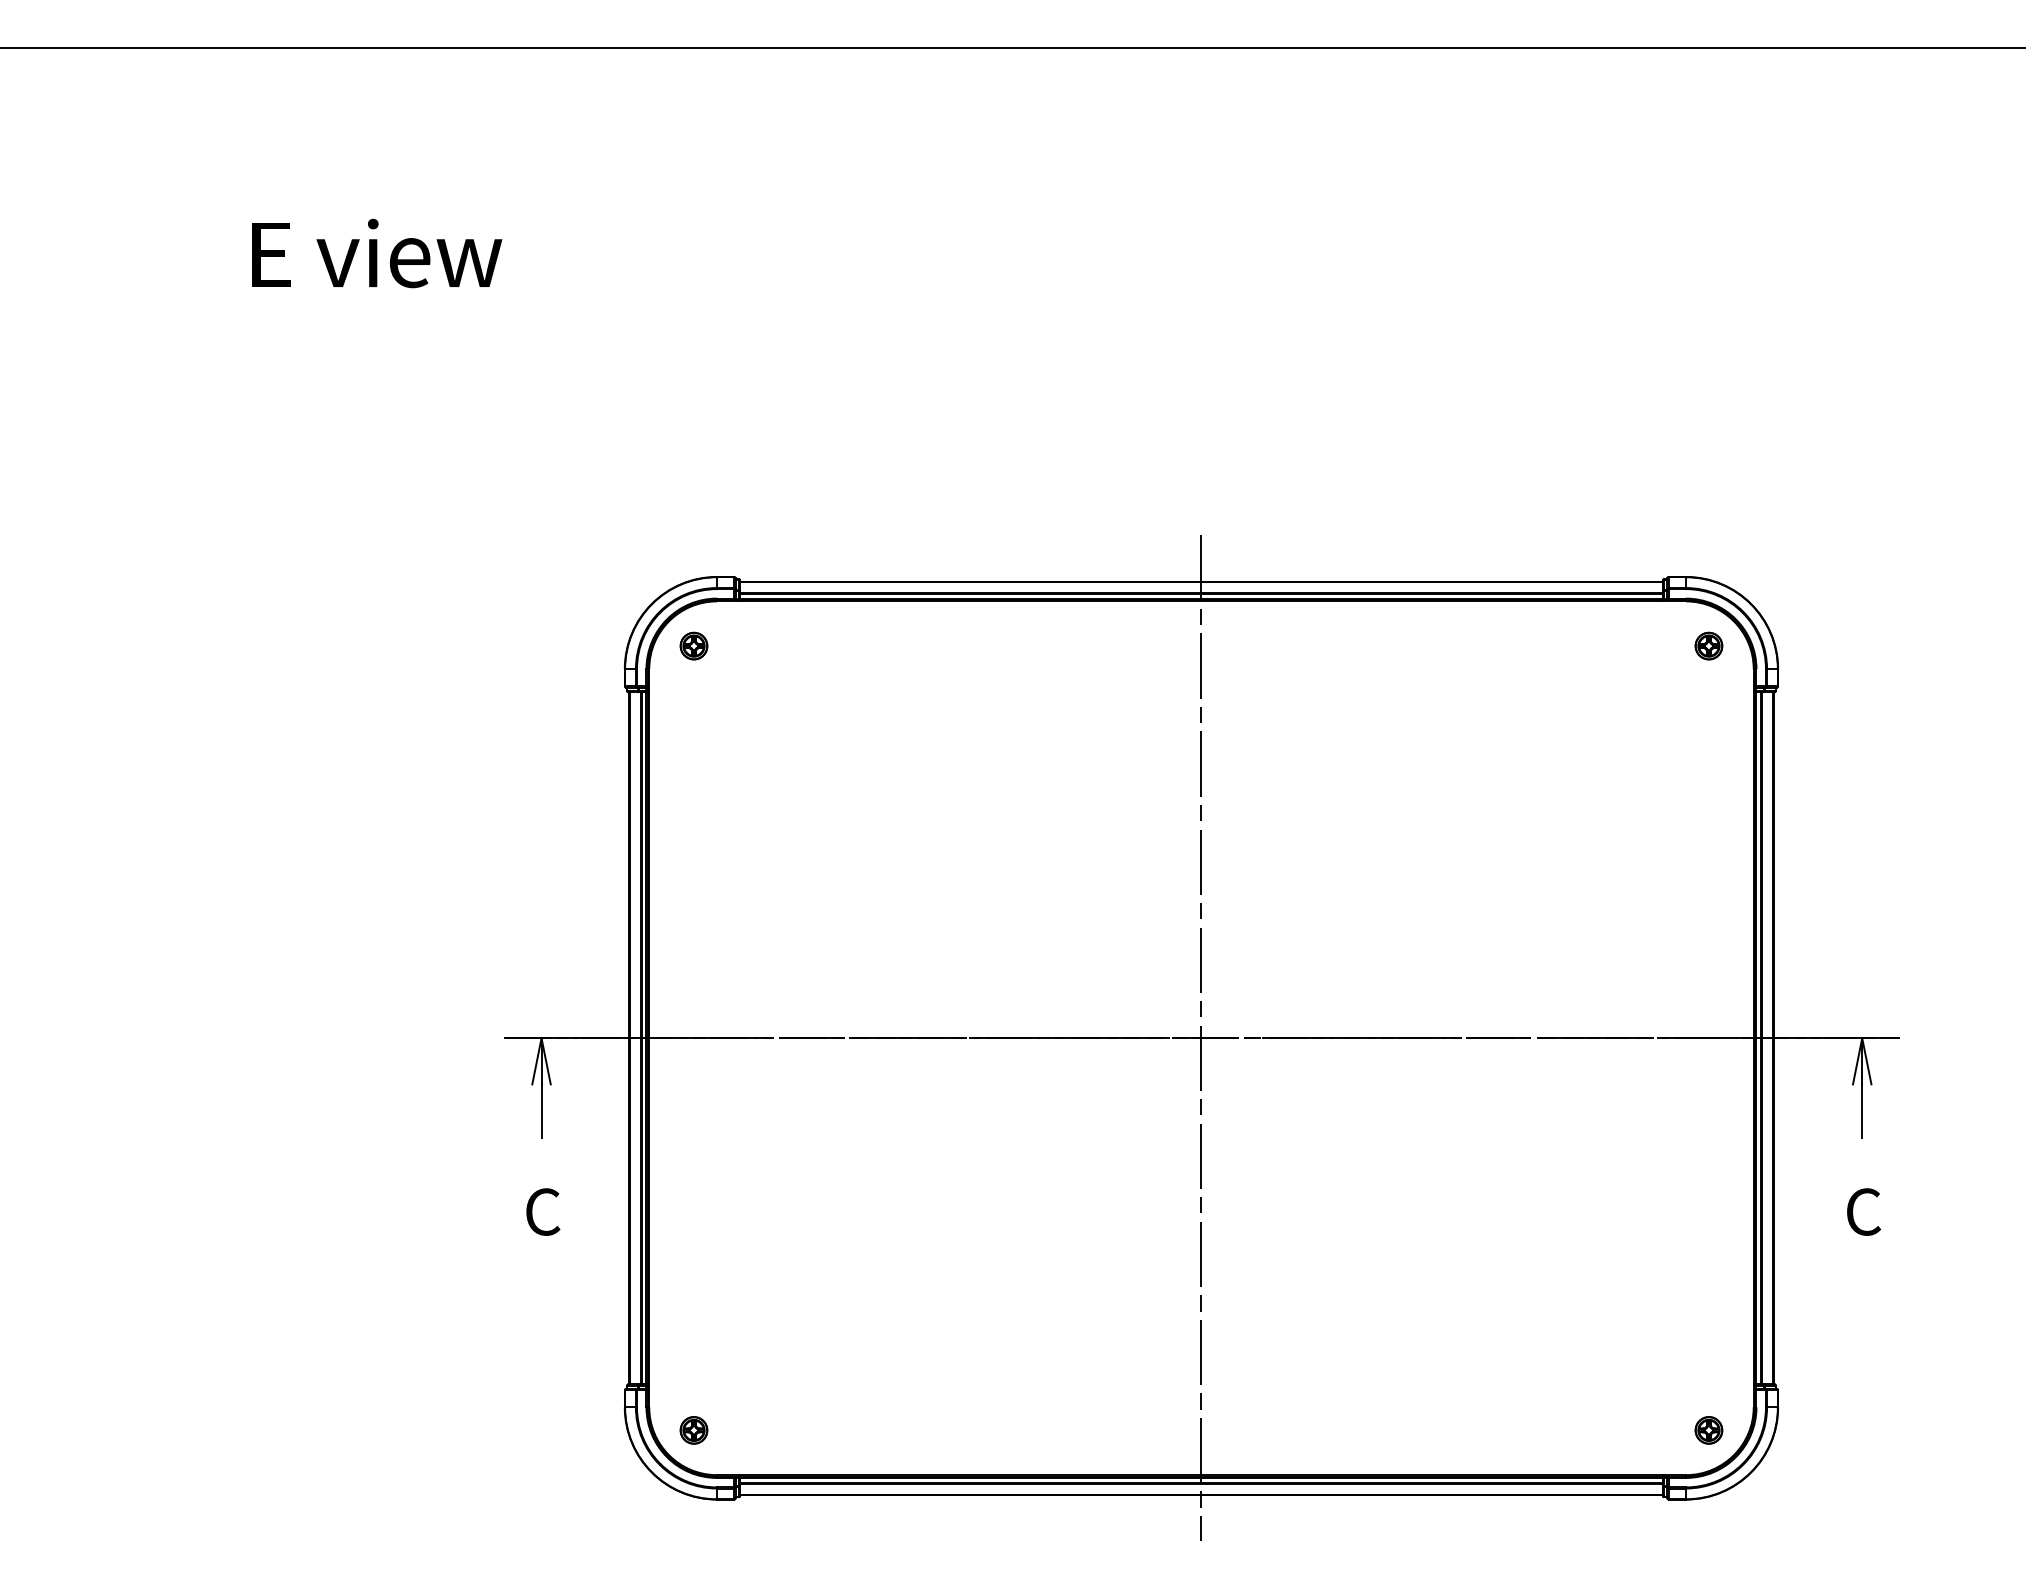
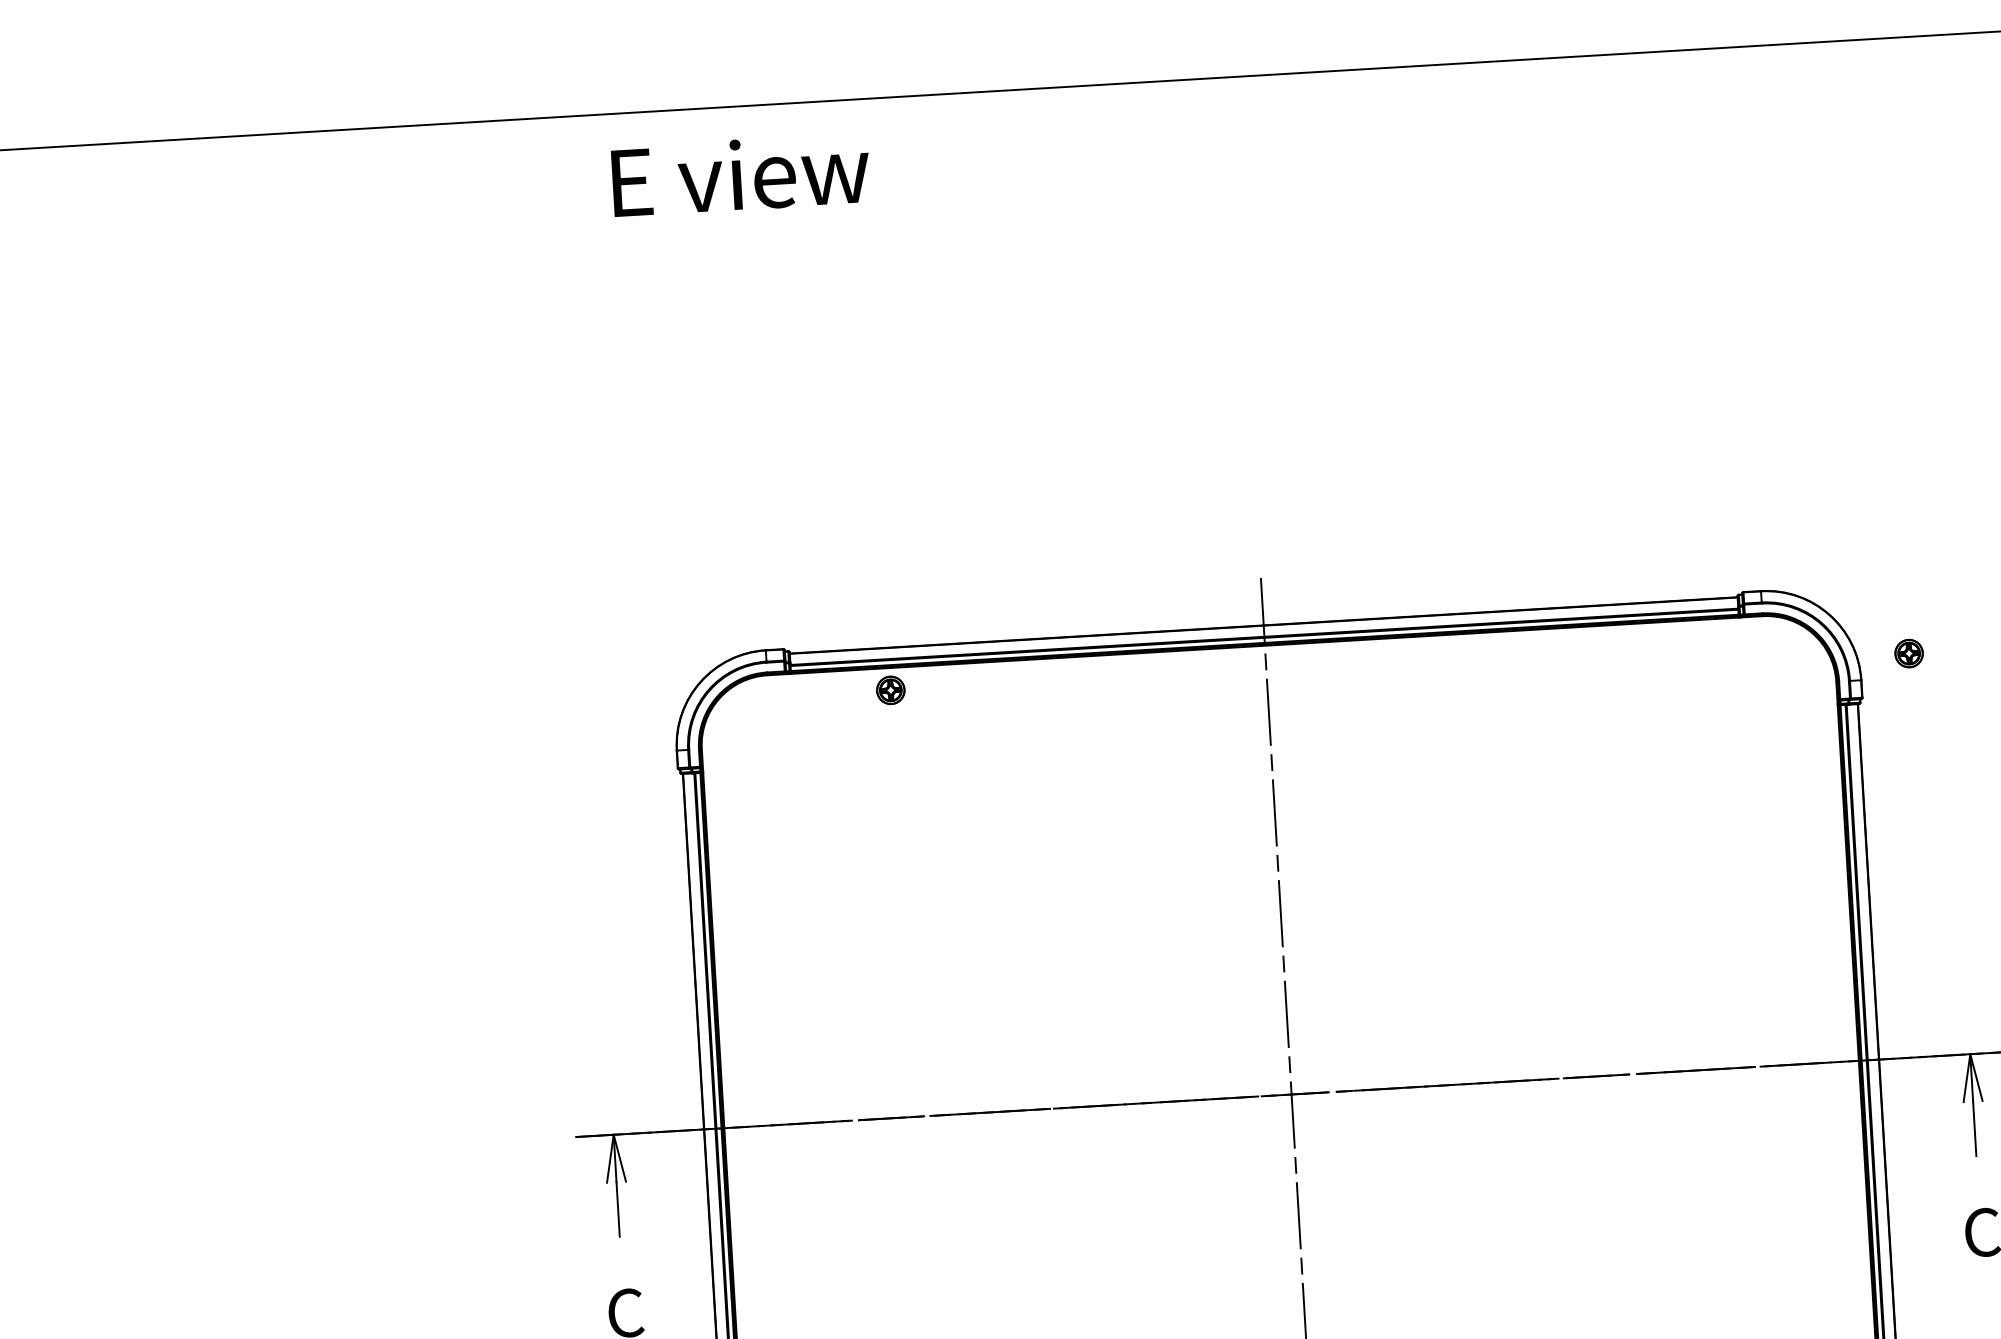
text: (377, 253) -> (741, 174), moved
part: (693, 645) -> (890, 689), moved
part: (1708, 645) -> (1908, 652), moved

